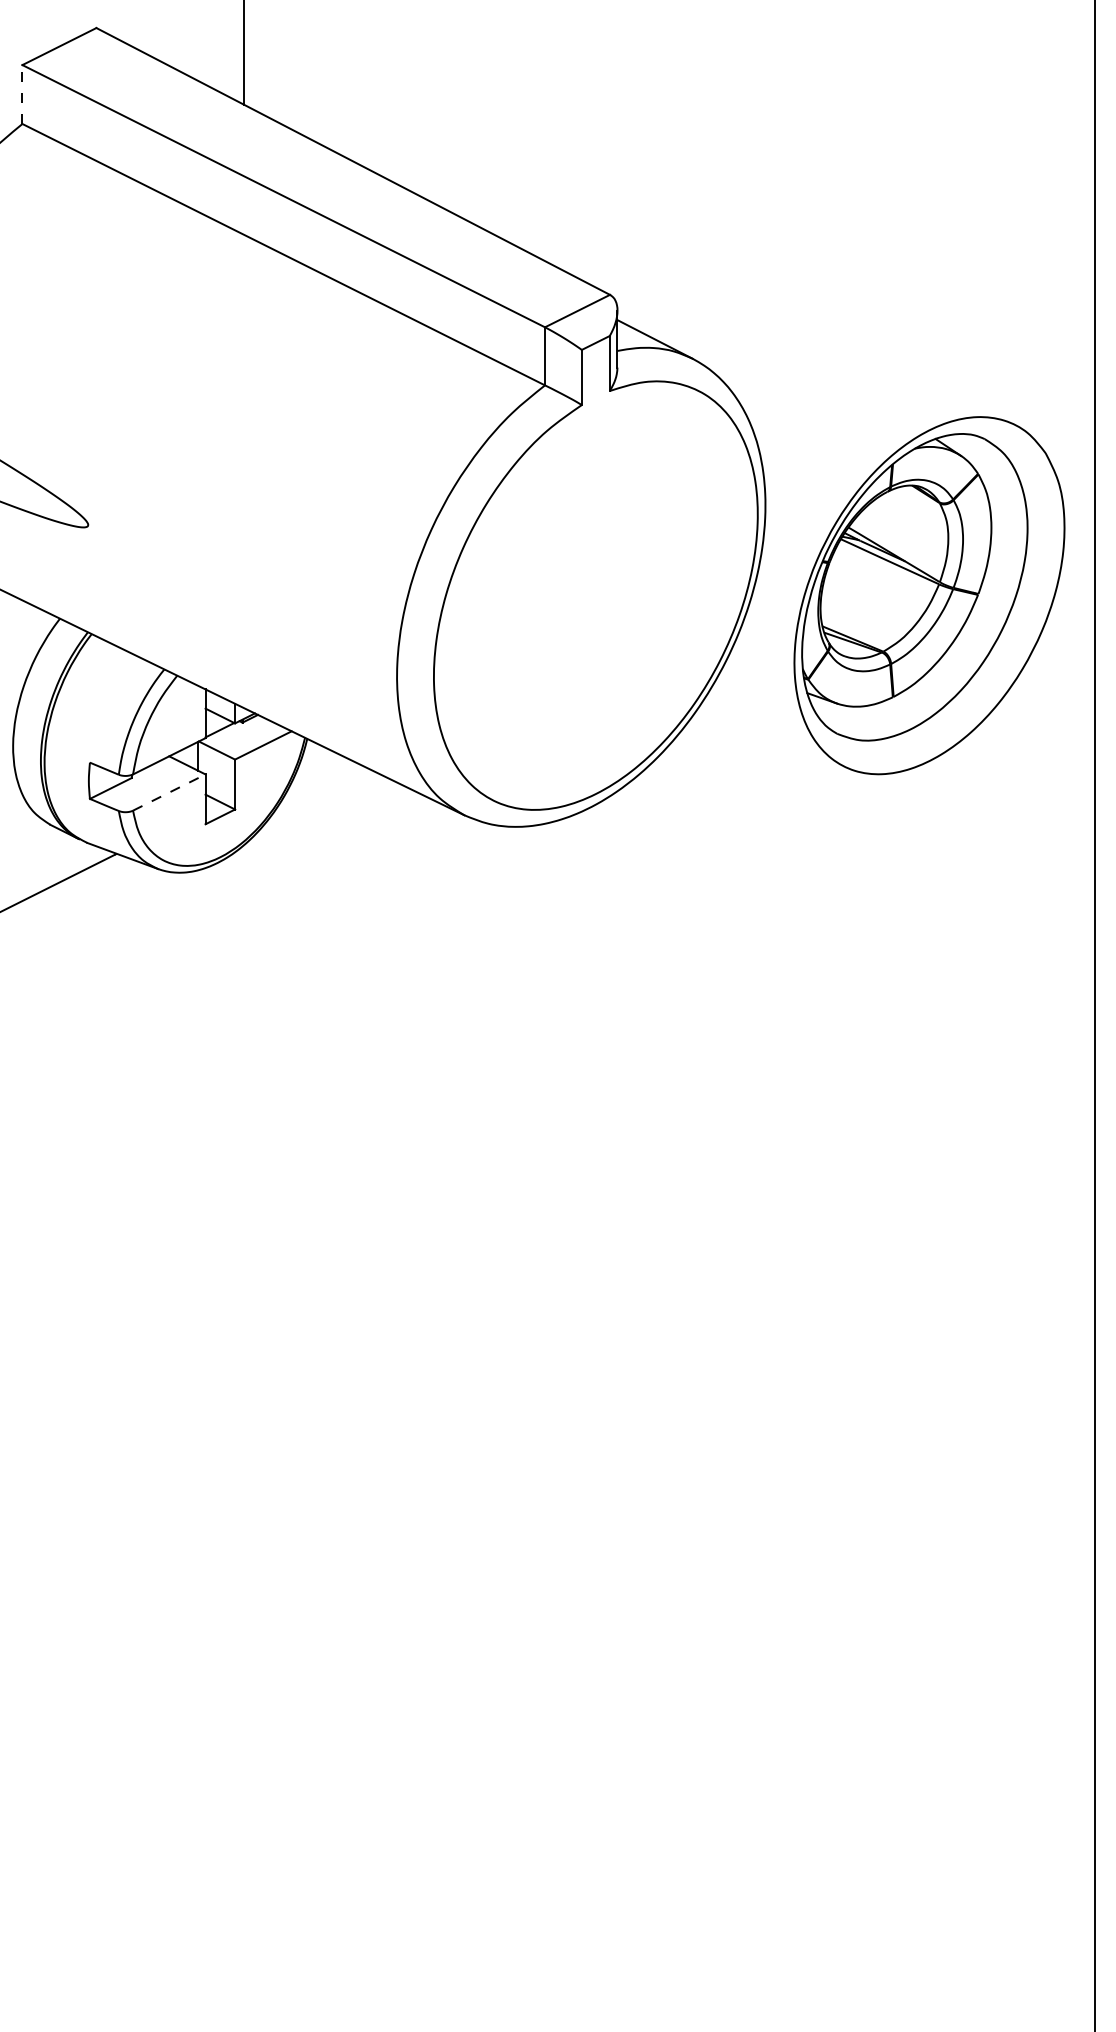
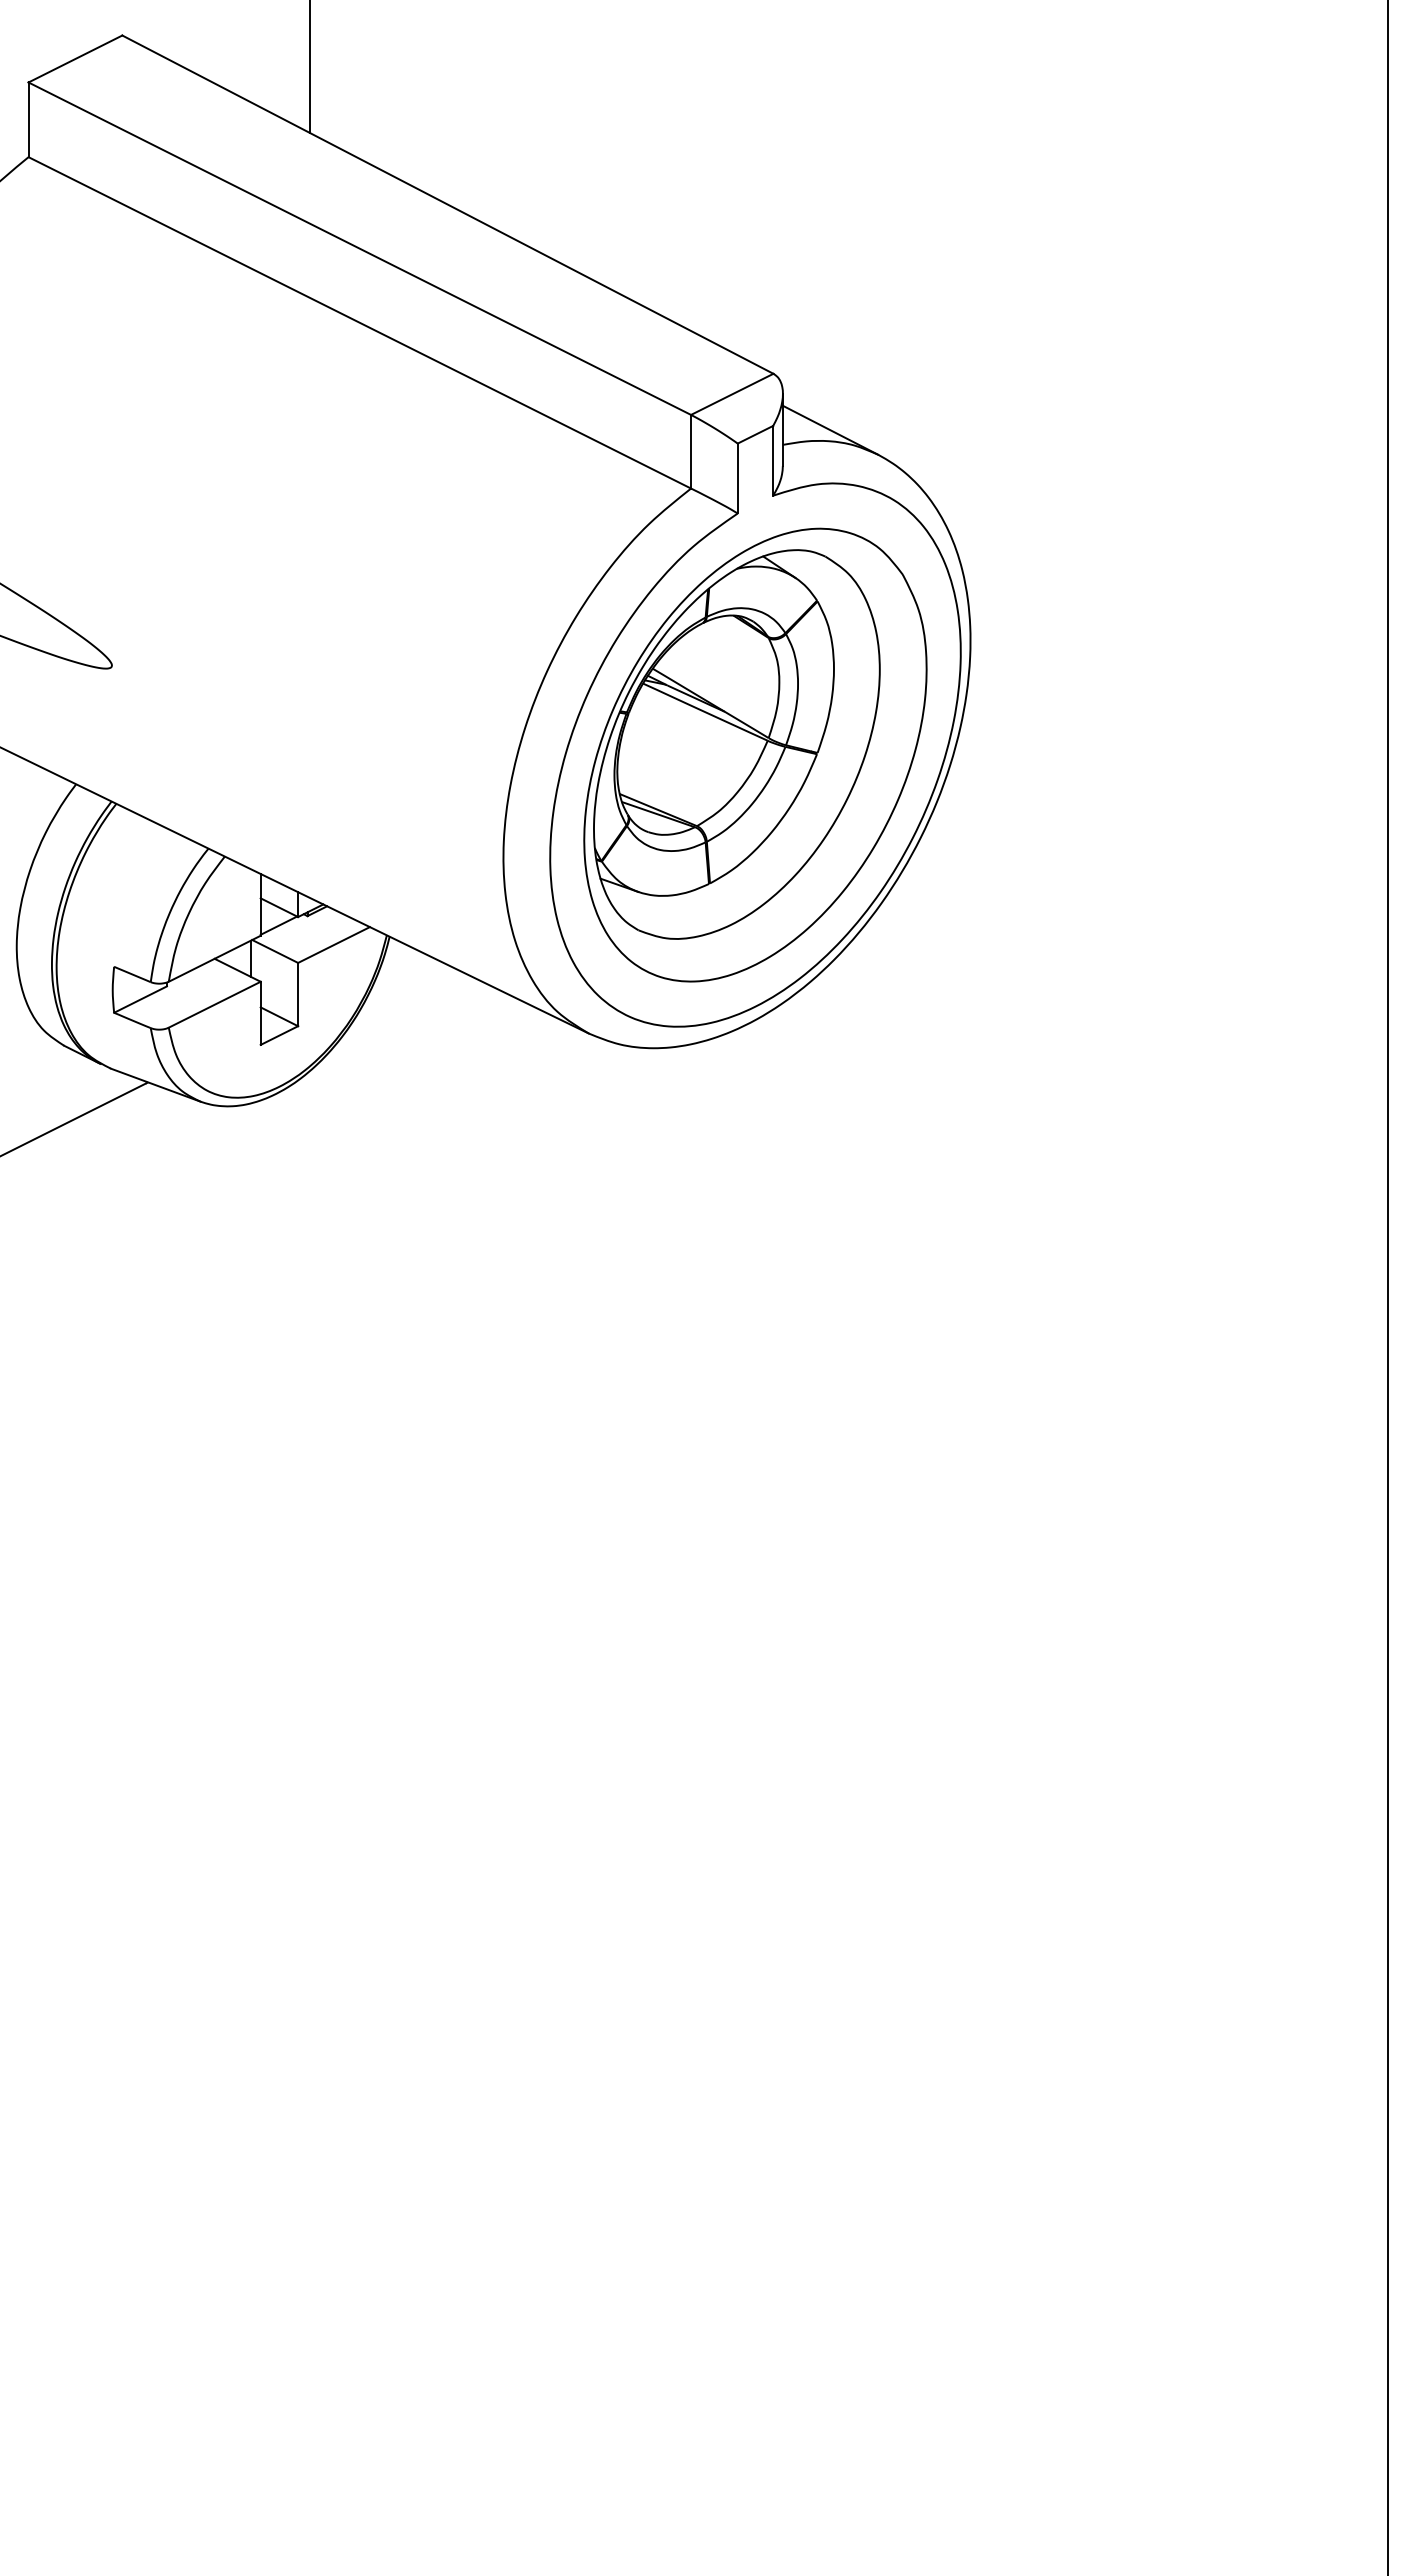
line: (22, 94) -> (28, 119), dashed -> solid
part: (929, 595) -> (755, 754), moved
line: (169, 792) -> (215, 1004), dashed -> solid

